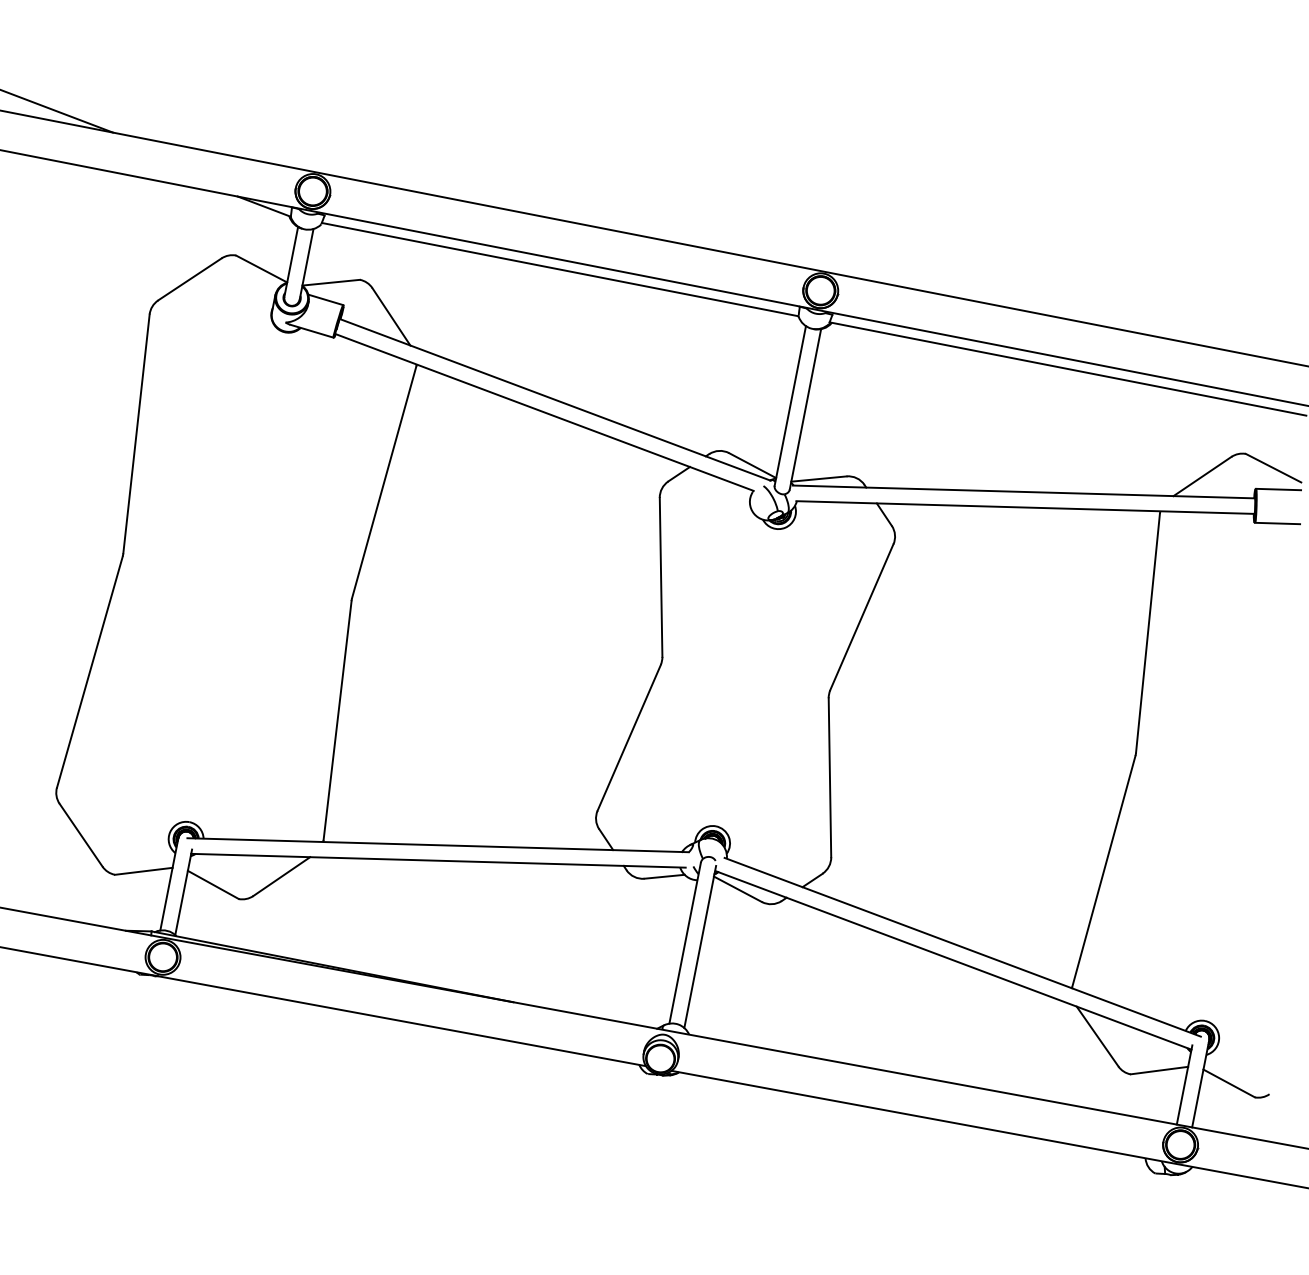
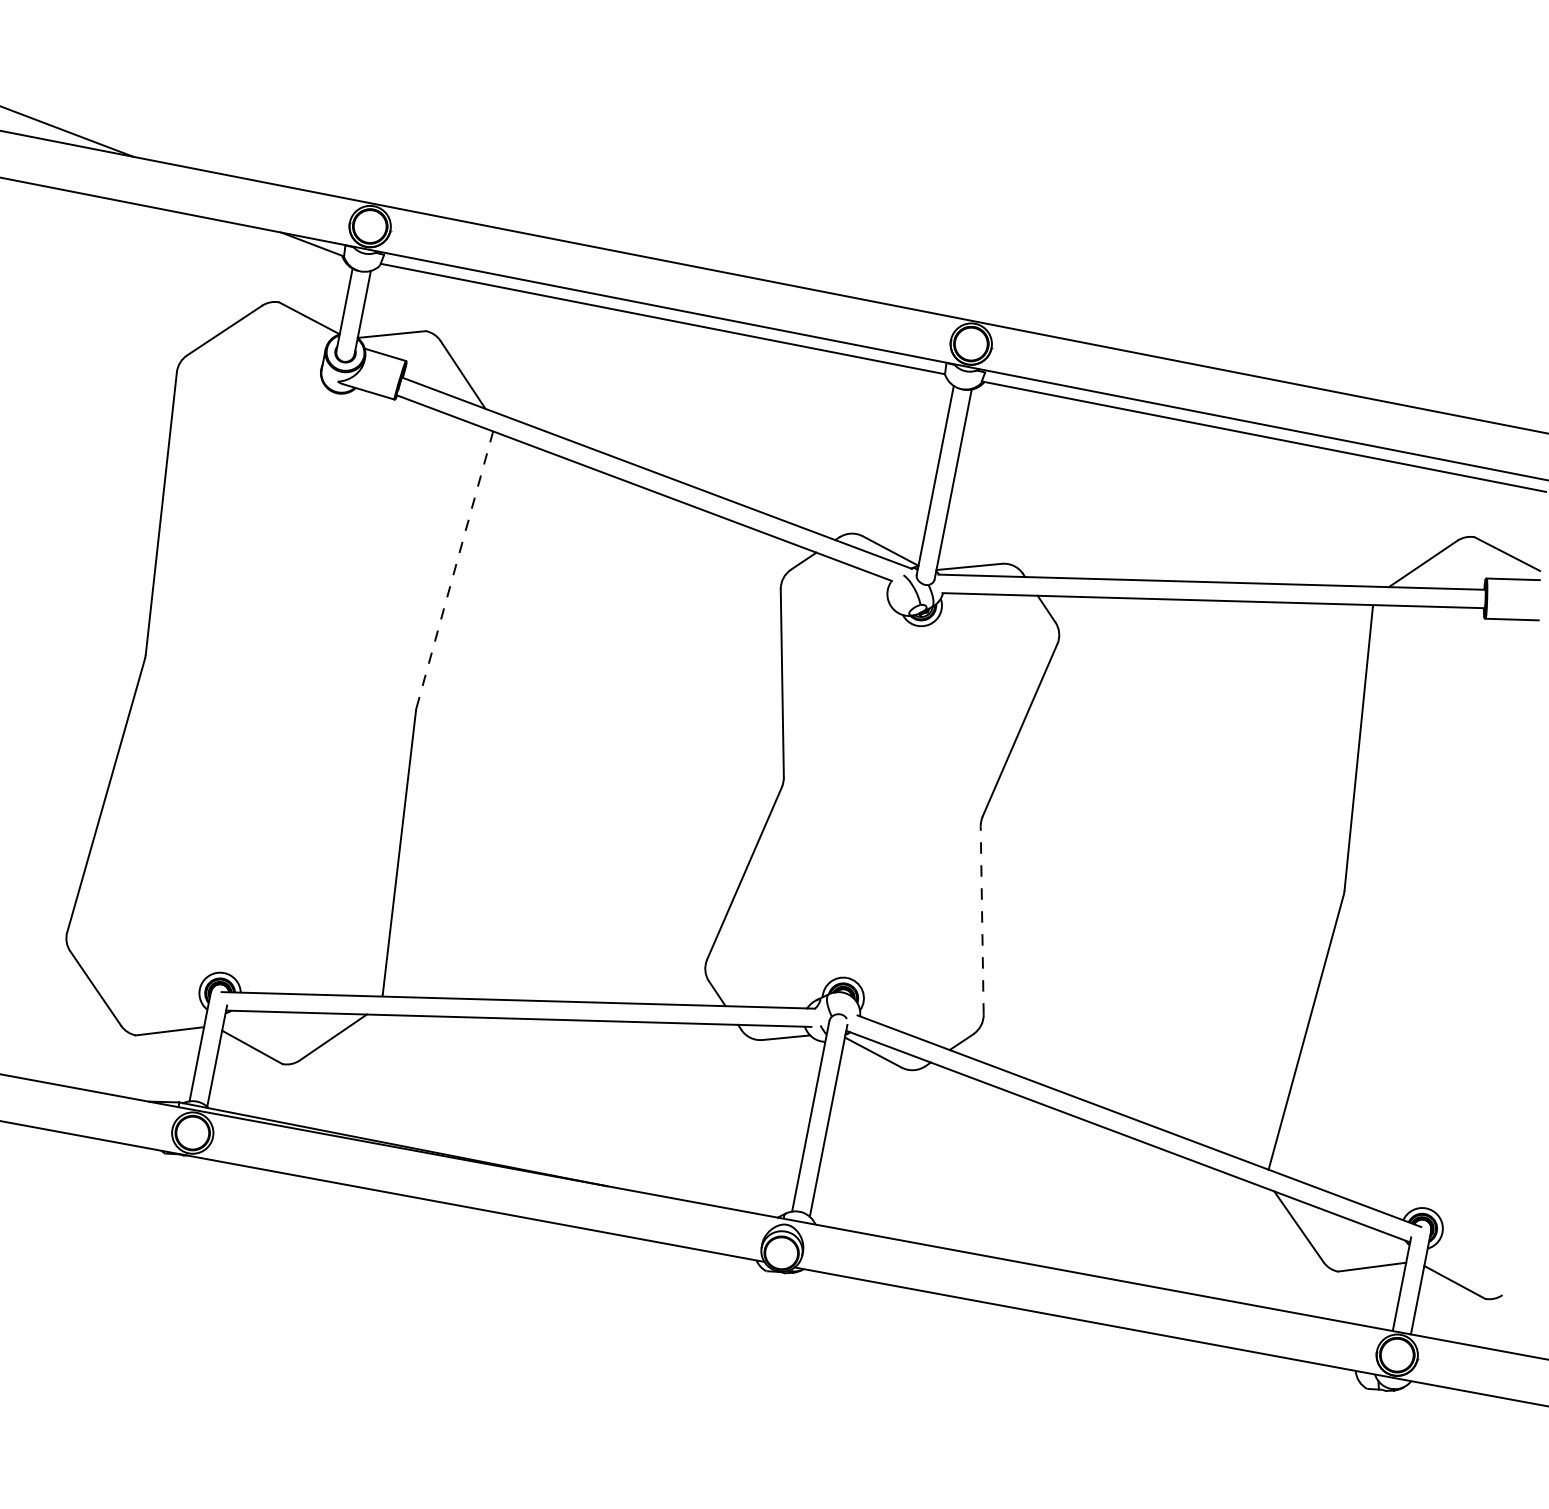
line: (384, 482) -> (454, 570), solid -> dashed
line: (830, 777) -> (982, 920), solid -> dashed

